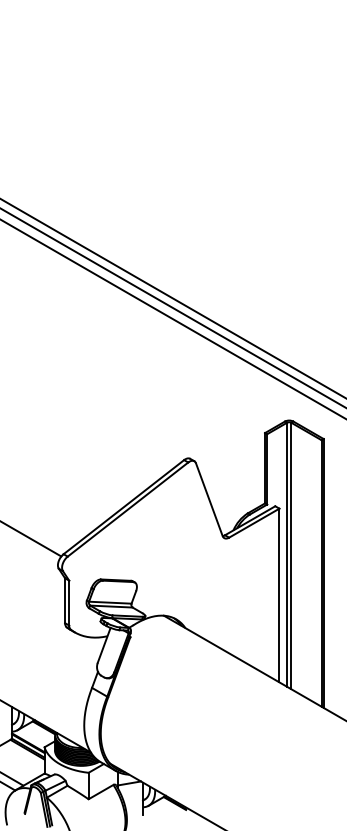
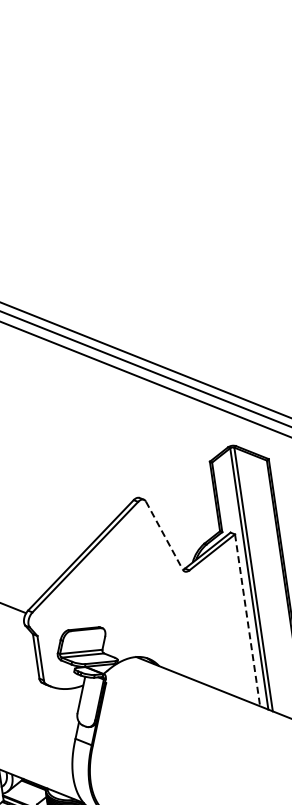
line: (209, 499) -> (164, 535), solid -> dashed
line: (279, 595) -> (247, 620), solid -> dashed

